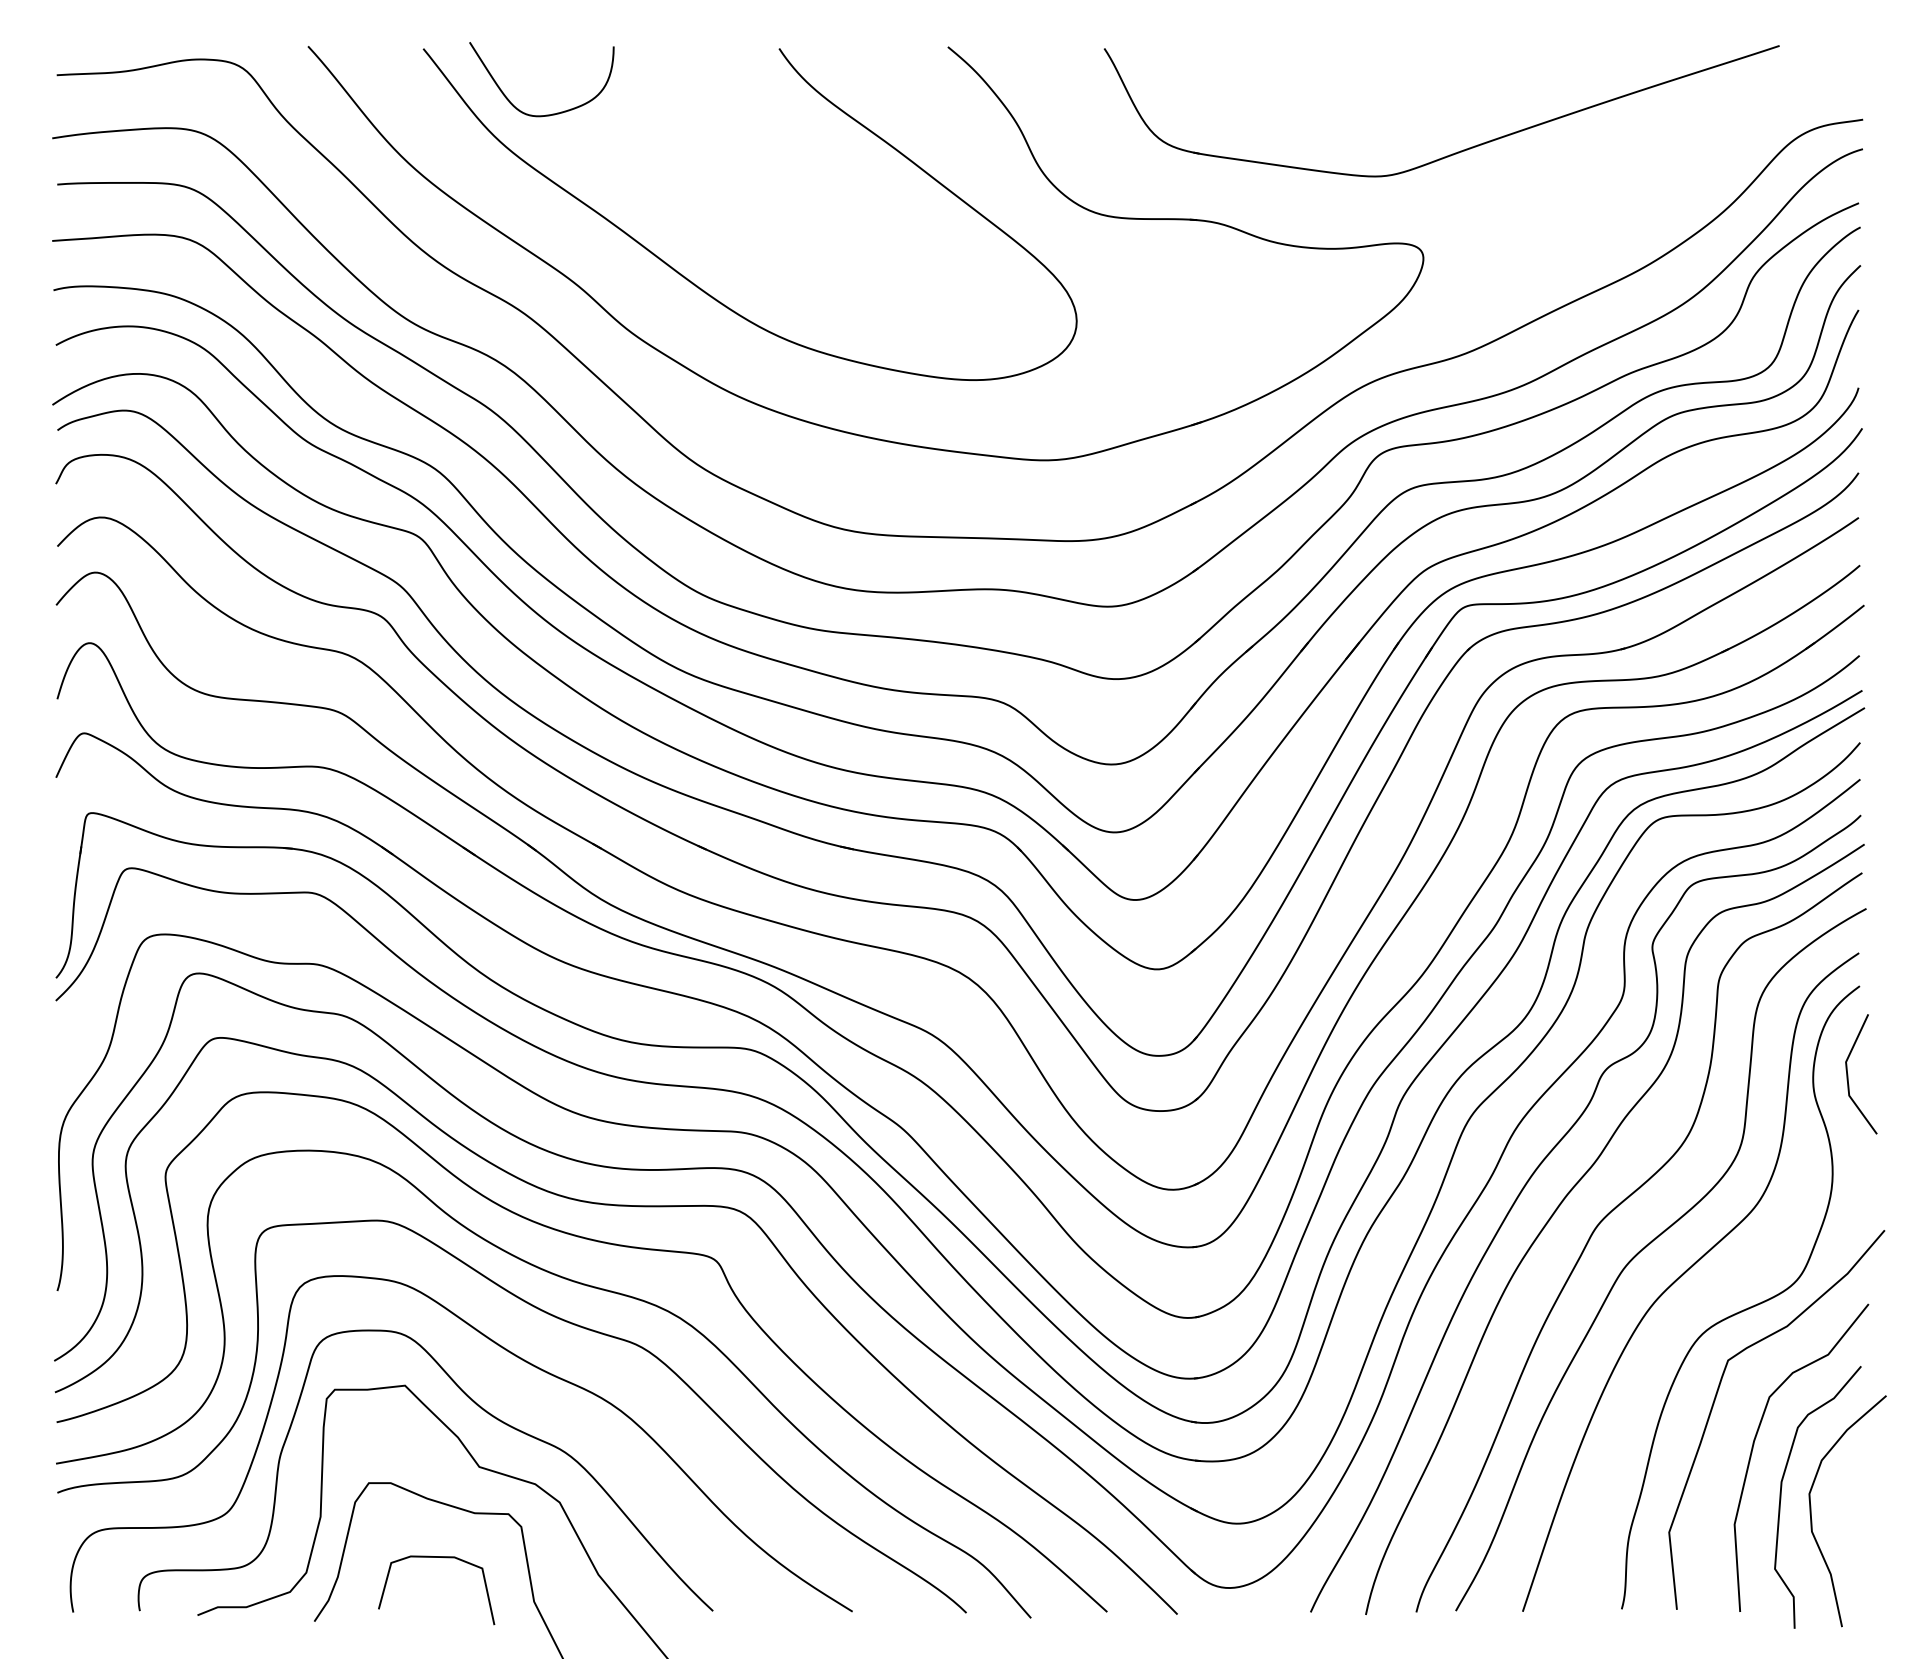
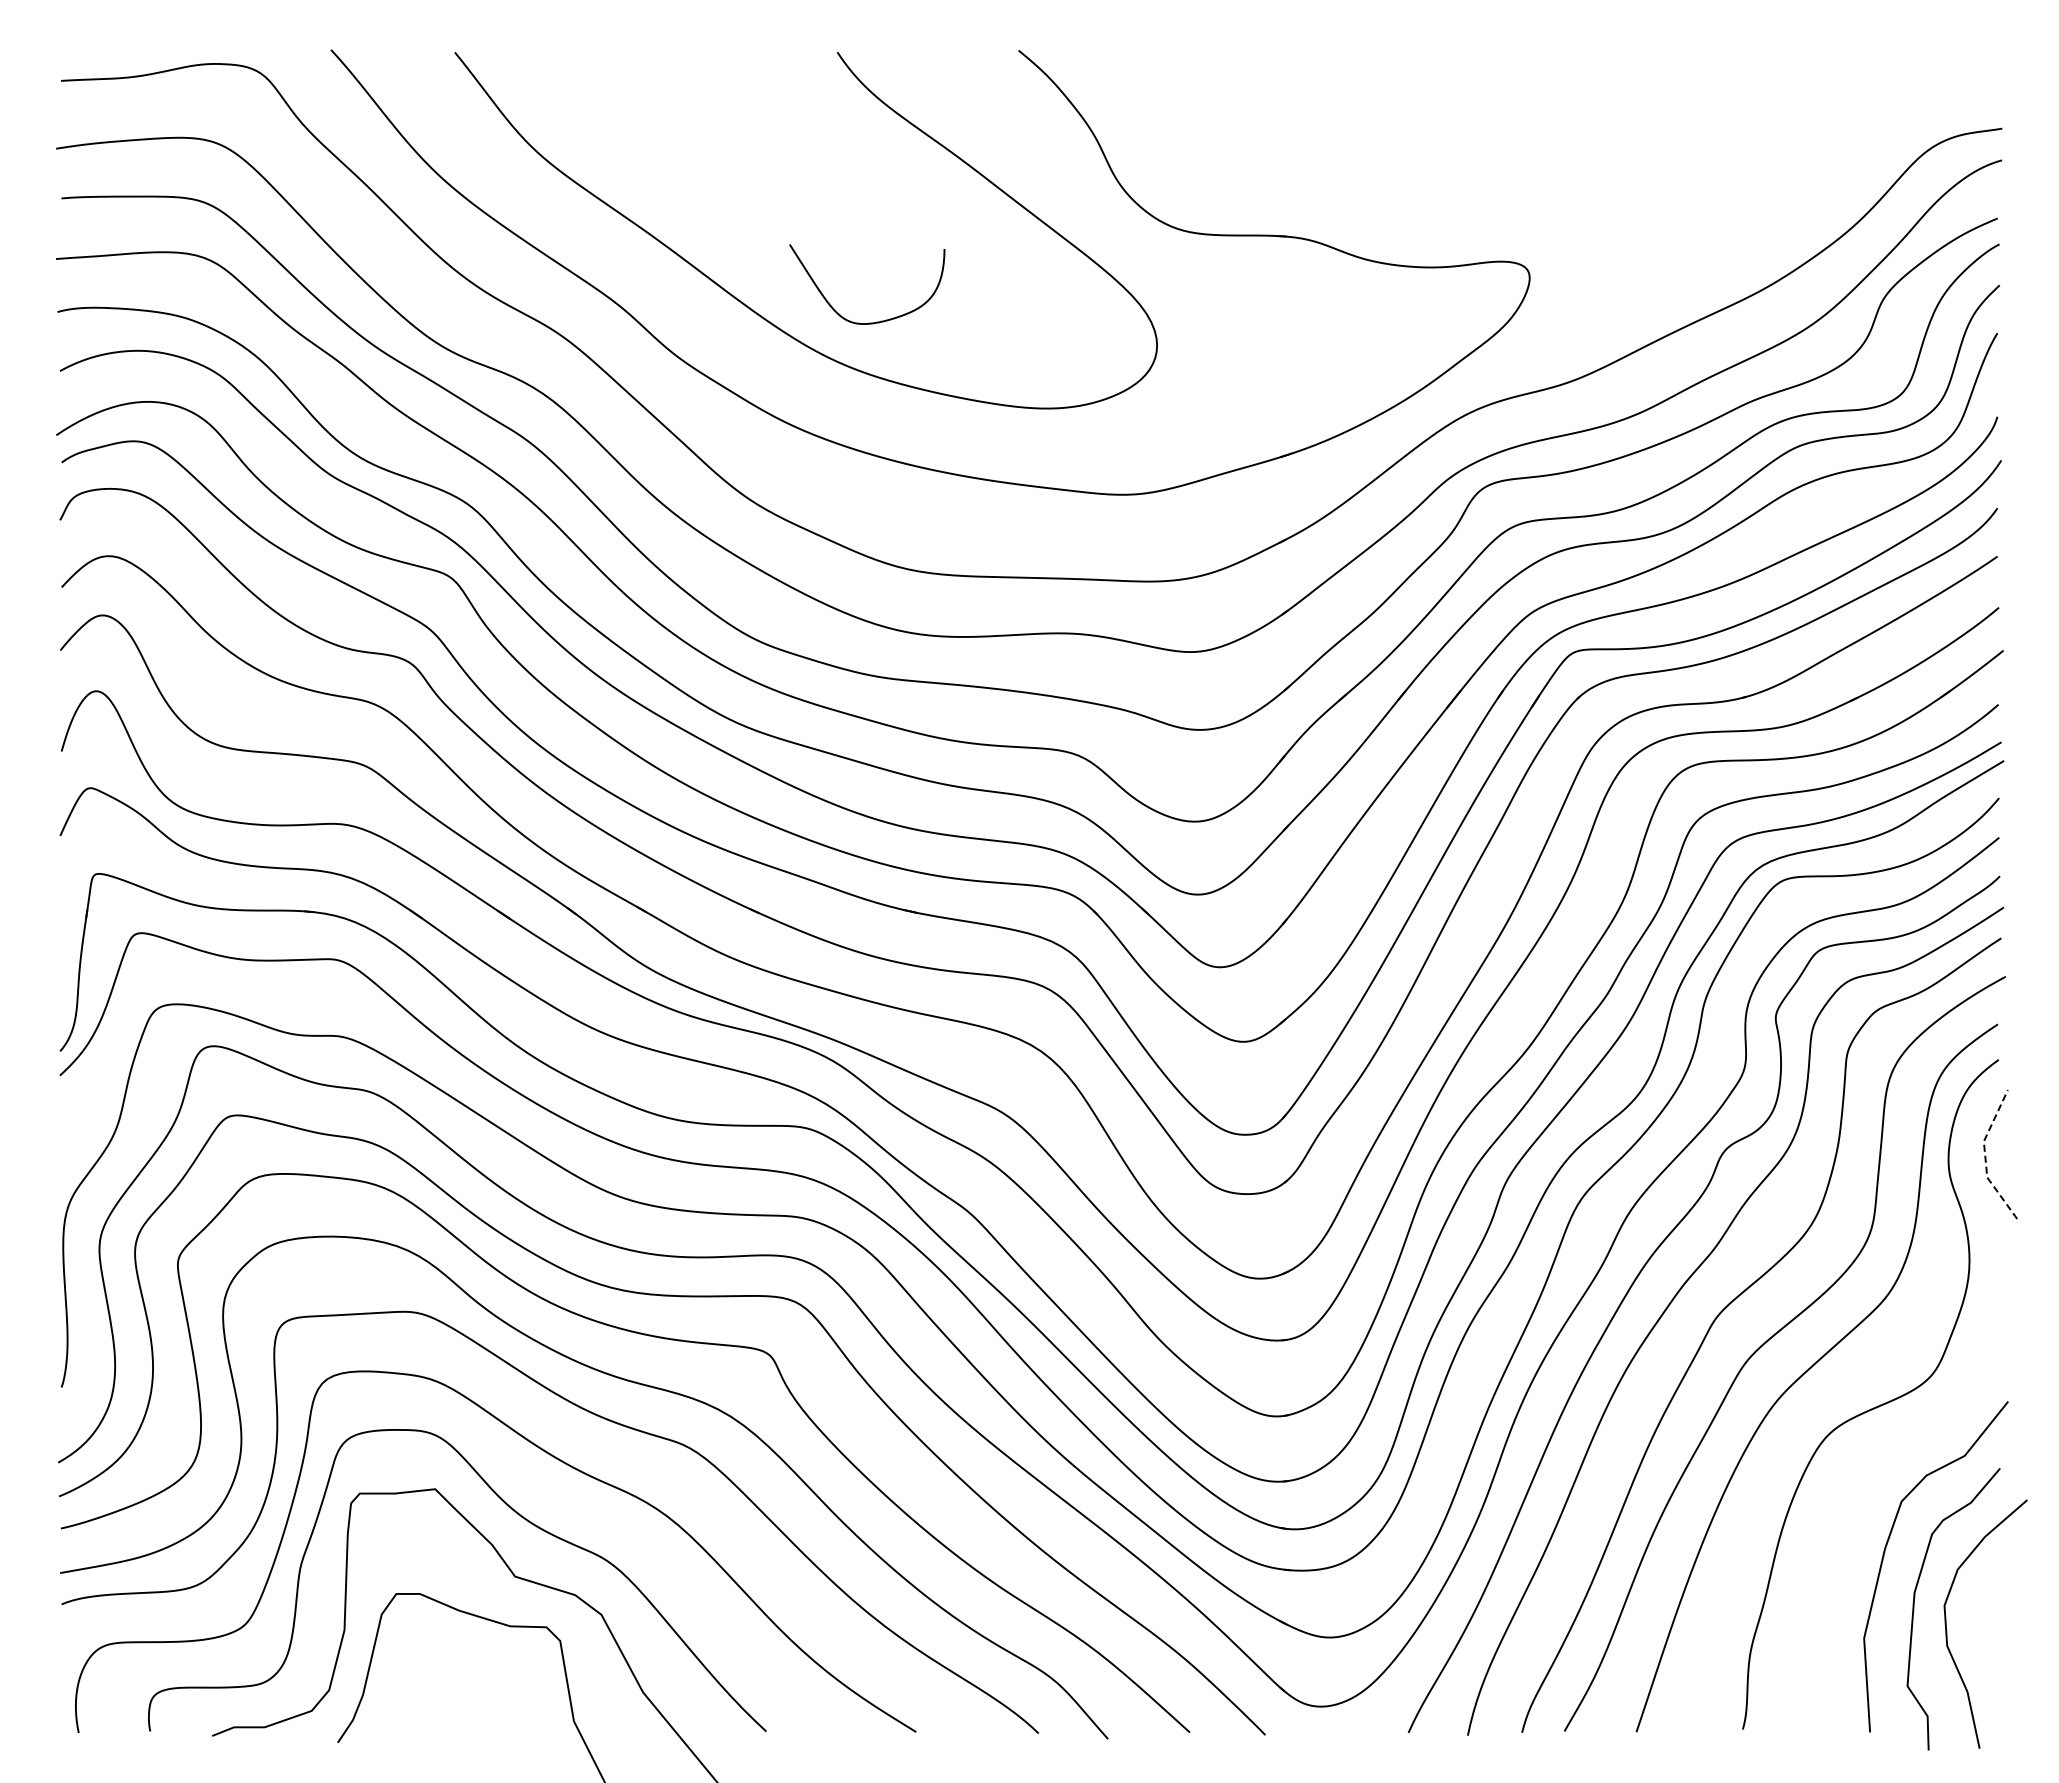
curve: (542, 114) -> (868, 322), moved
part: (1456, 152) -> (1565, 163), removed
line: (1847, 1077) -> (1985, 1157), solid -> dashed
curve: (1716, 1398) -> (1844, 1502), removed
curve: (435, 1558) -> (468, 1674), removed

